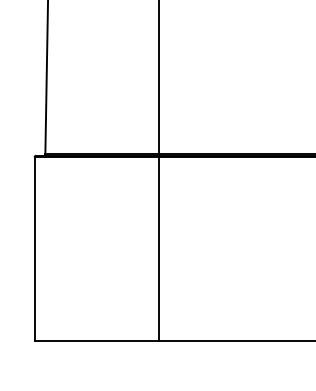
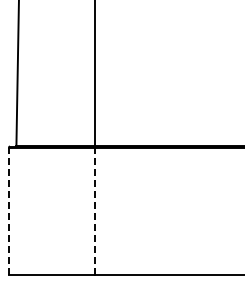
line: (33, 249) -> (8, 211), solid -> dashed
line: (158, 249) -> (94, 211), solid -> dashed

